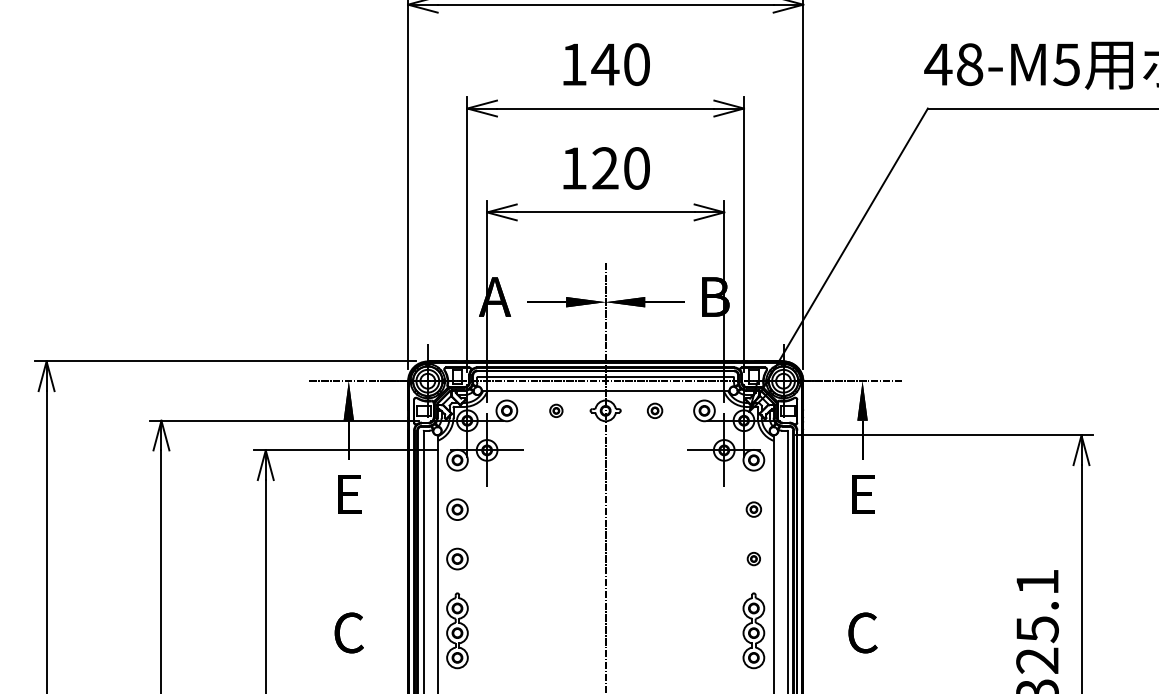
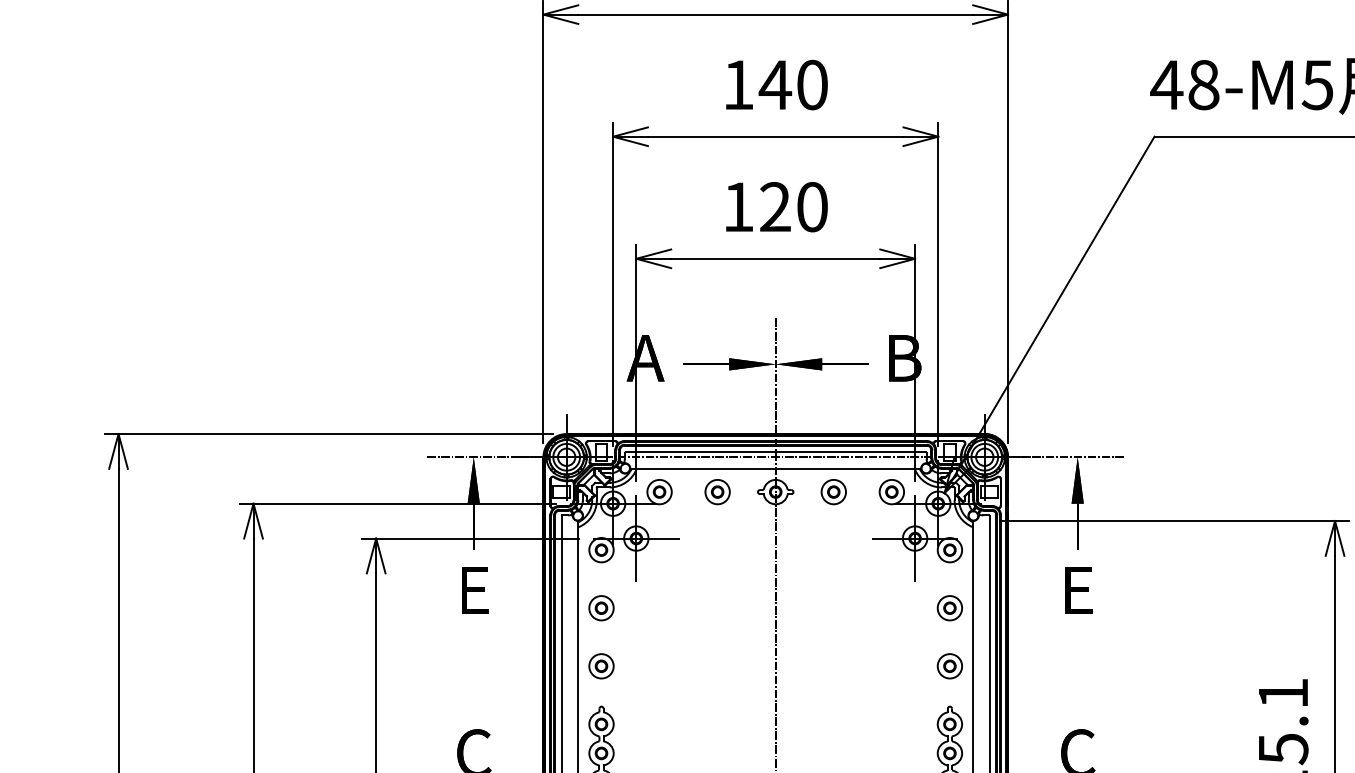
part: (556, 410) -> (717, 491), size x1.67
part: (654, 410) -> (833, 491), size x1.43
part: (753, 509) -> (949, 608), size x1.43
part: (753, 558) -> (949, 665), size x1.67

